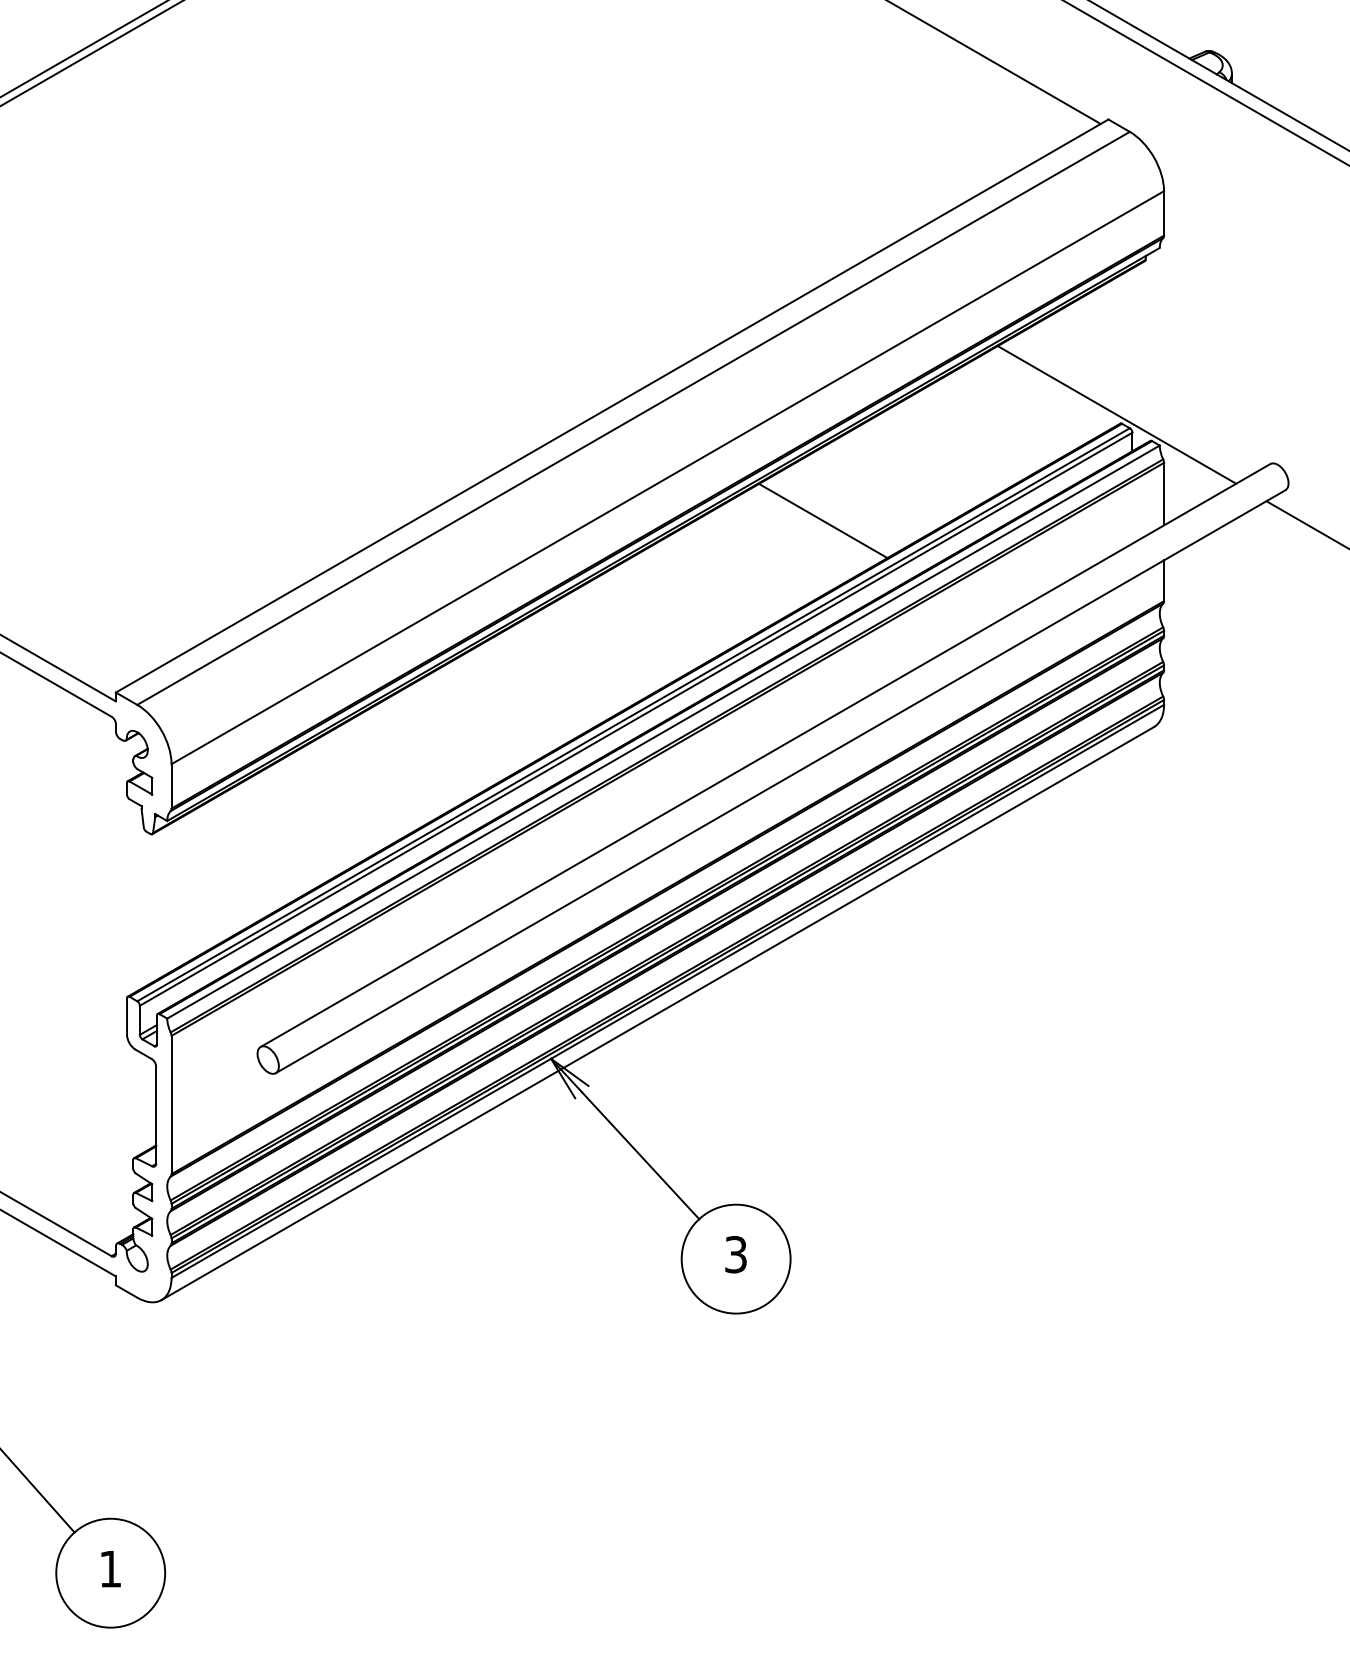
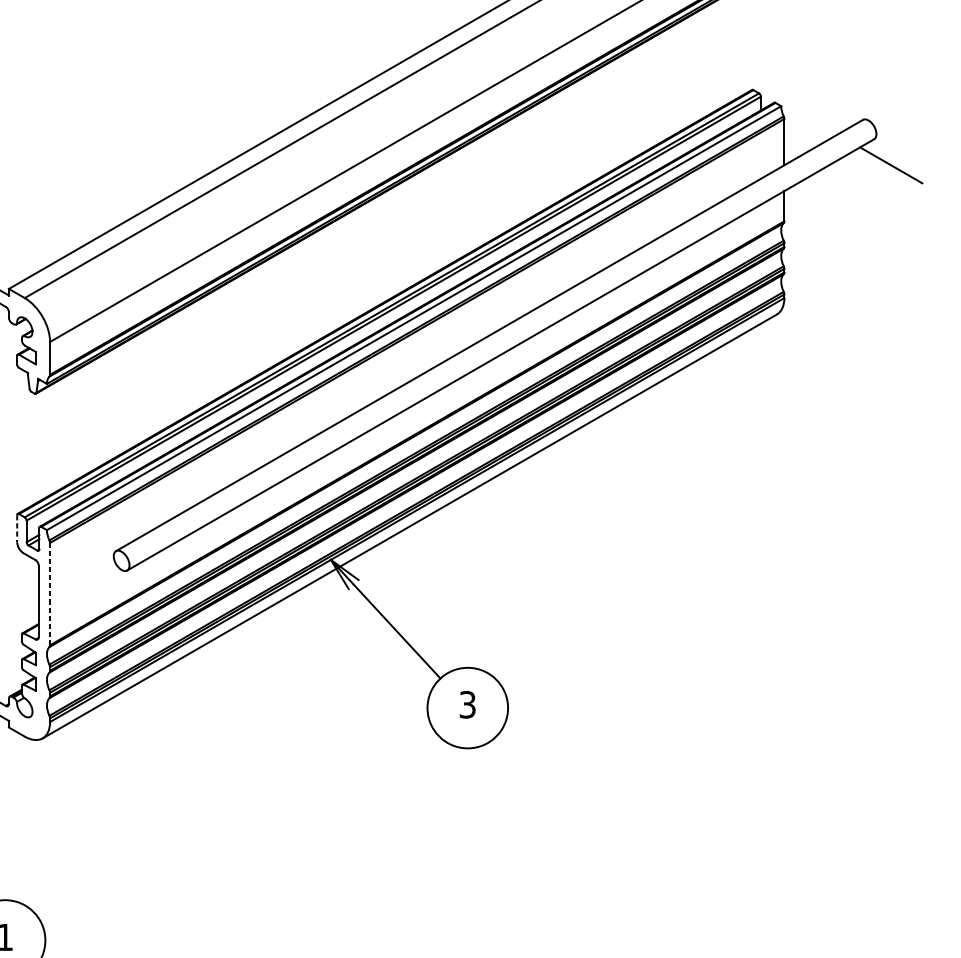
line: (1116, 414) -> (749, 83), removed
line: (823, 520) -> (532, 161), removed
line: (127, 1017) -> (17, 529), solid -> dashed
line: (171, 1104) -> (50, 593), solid -> dashed

